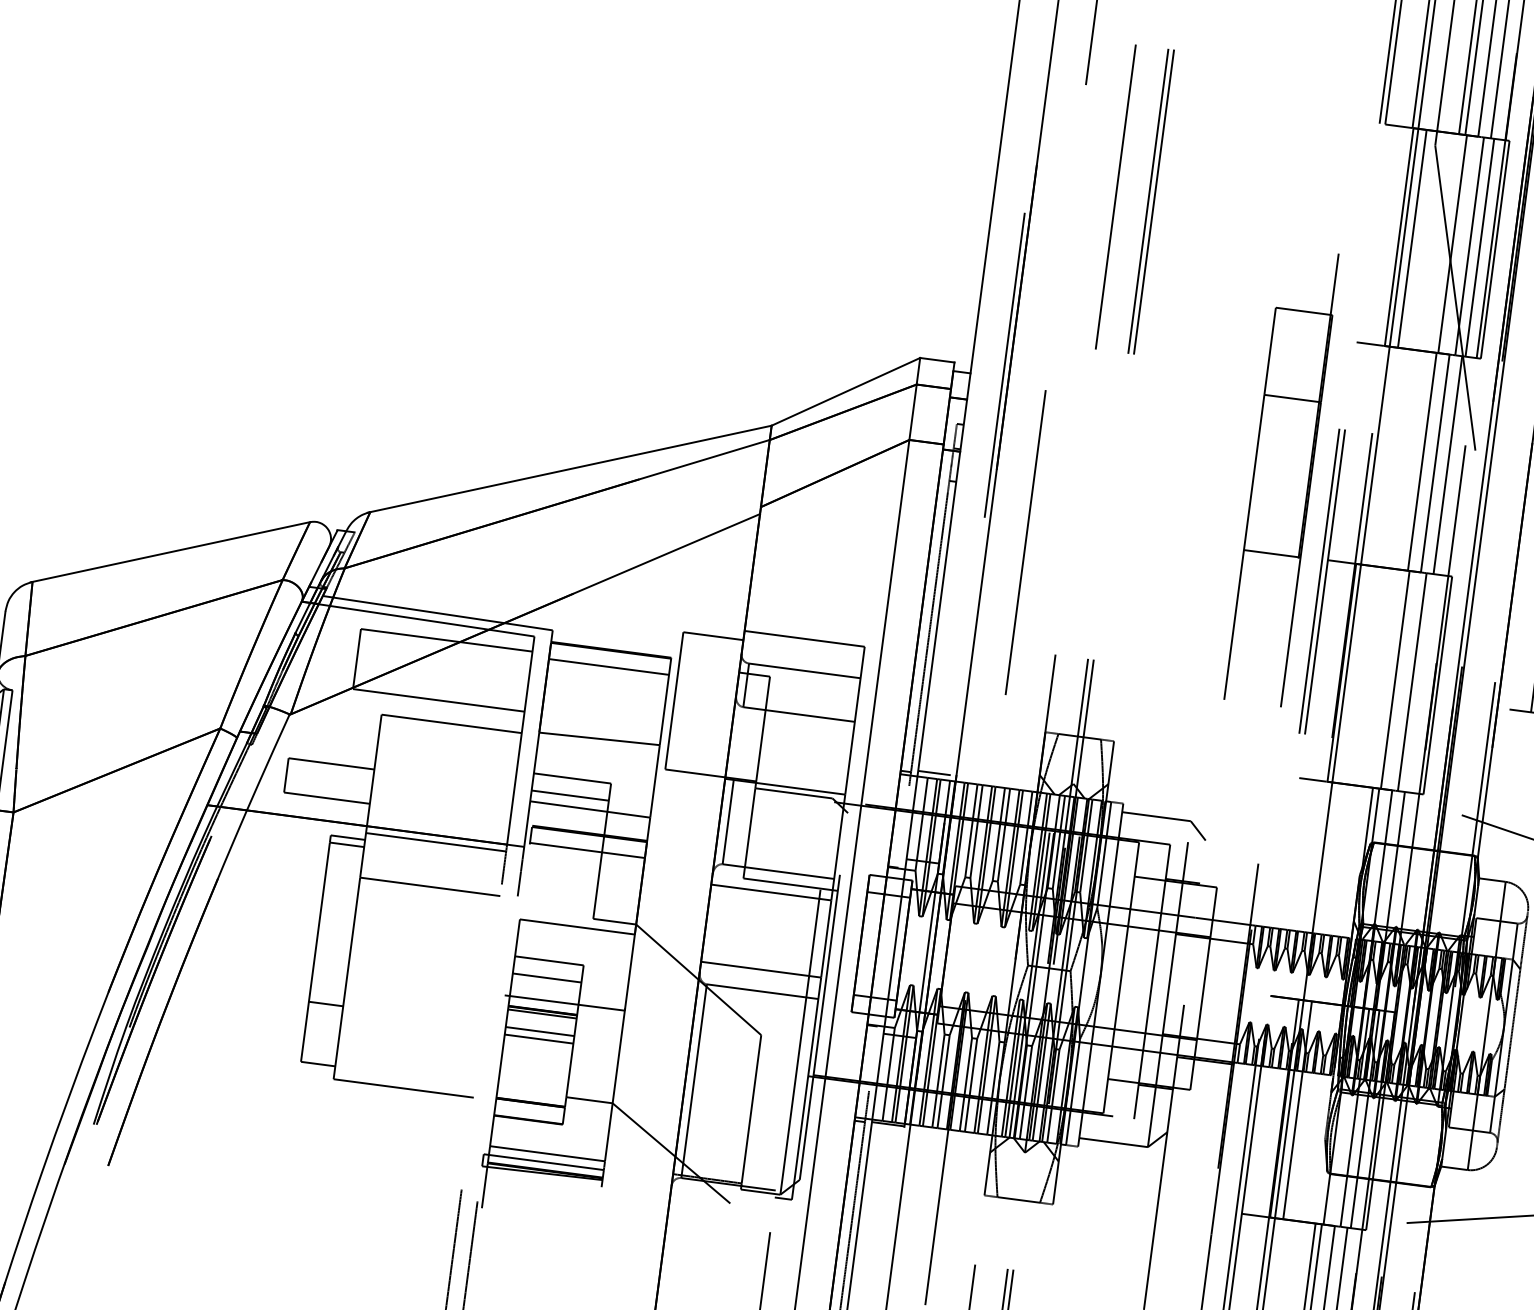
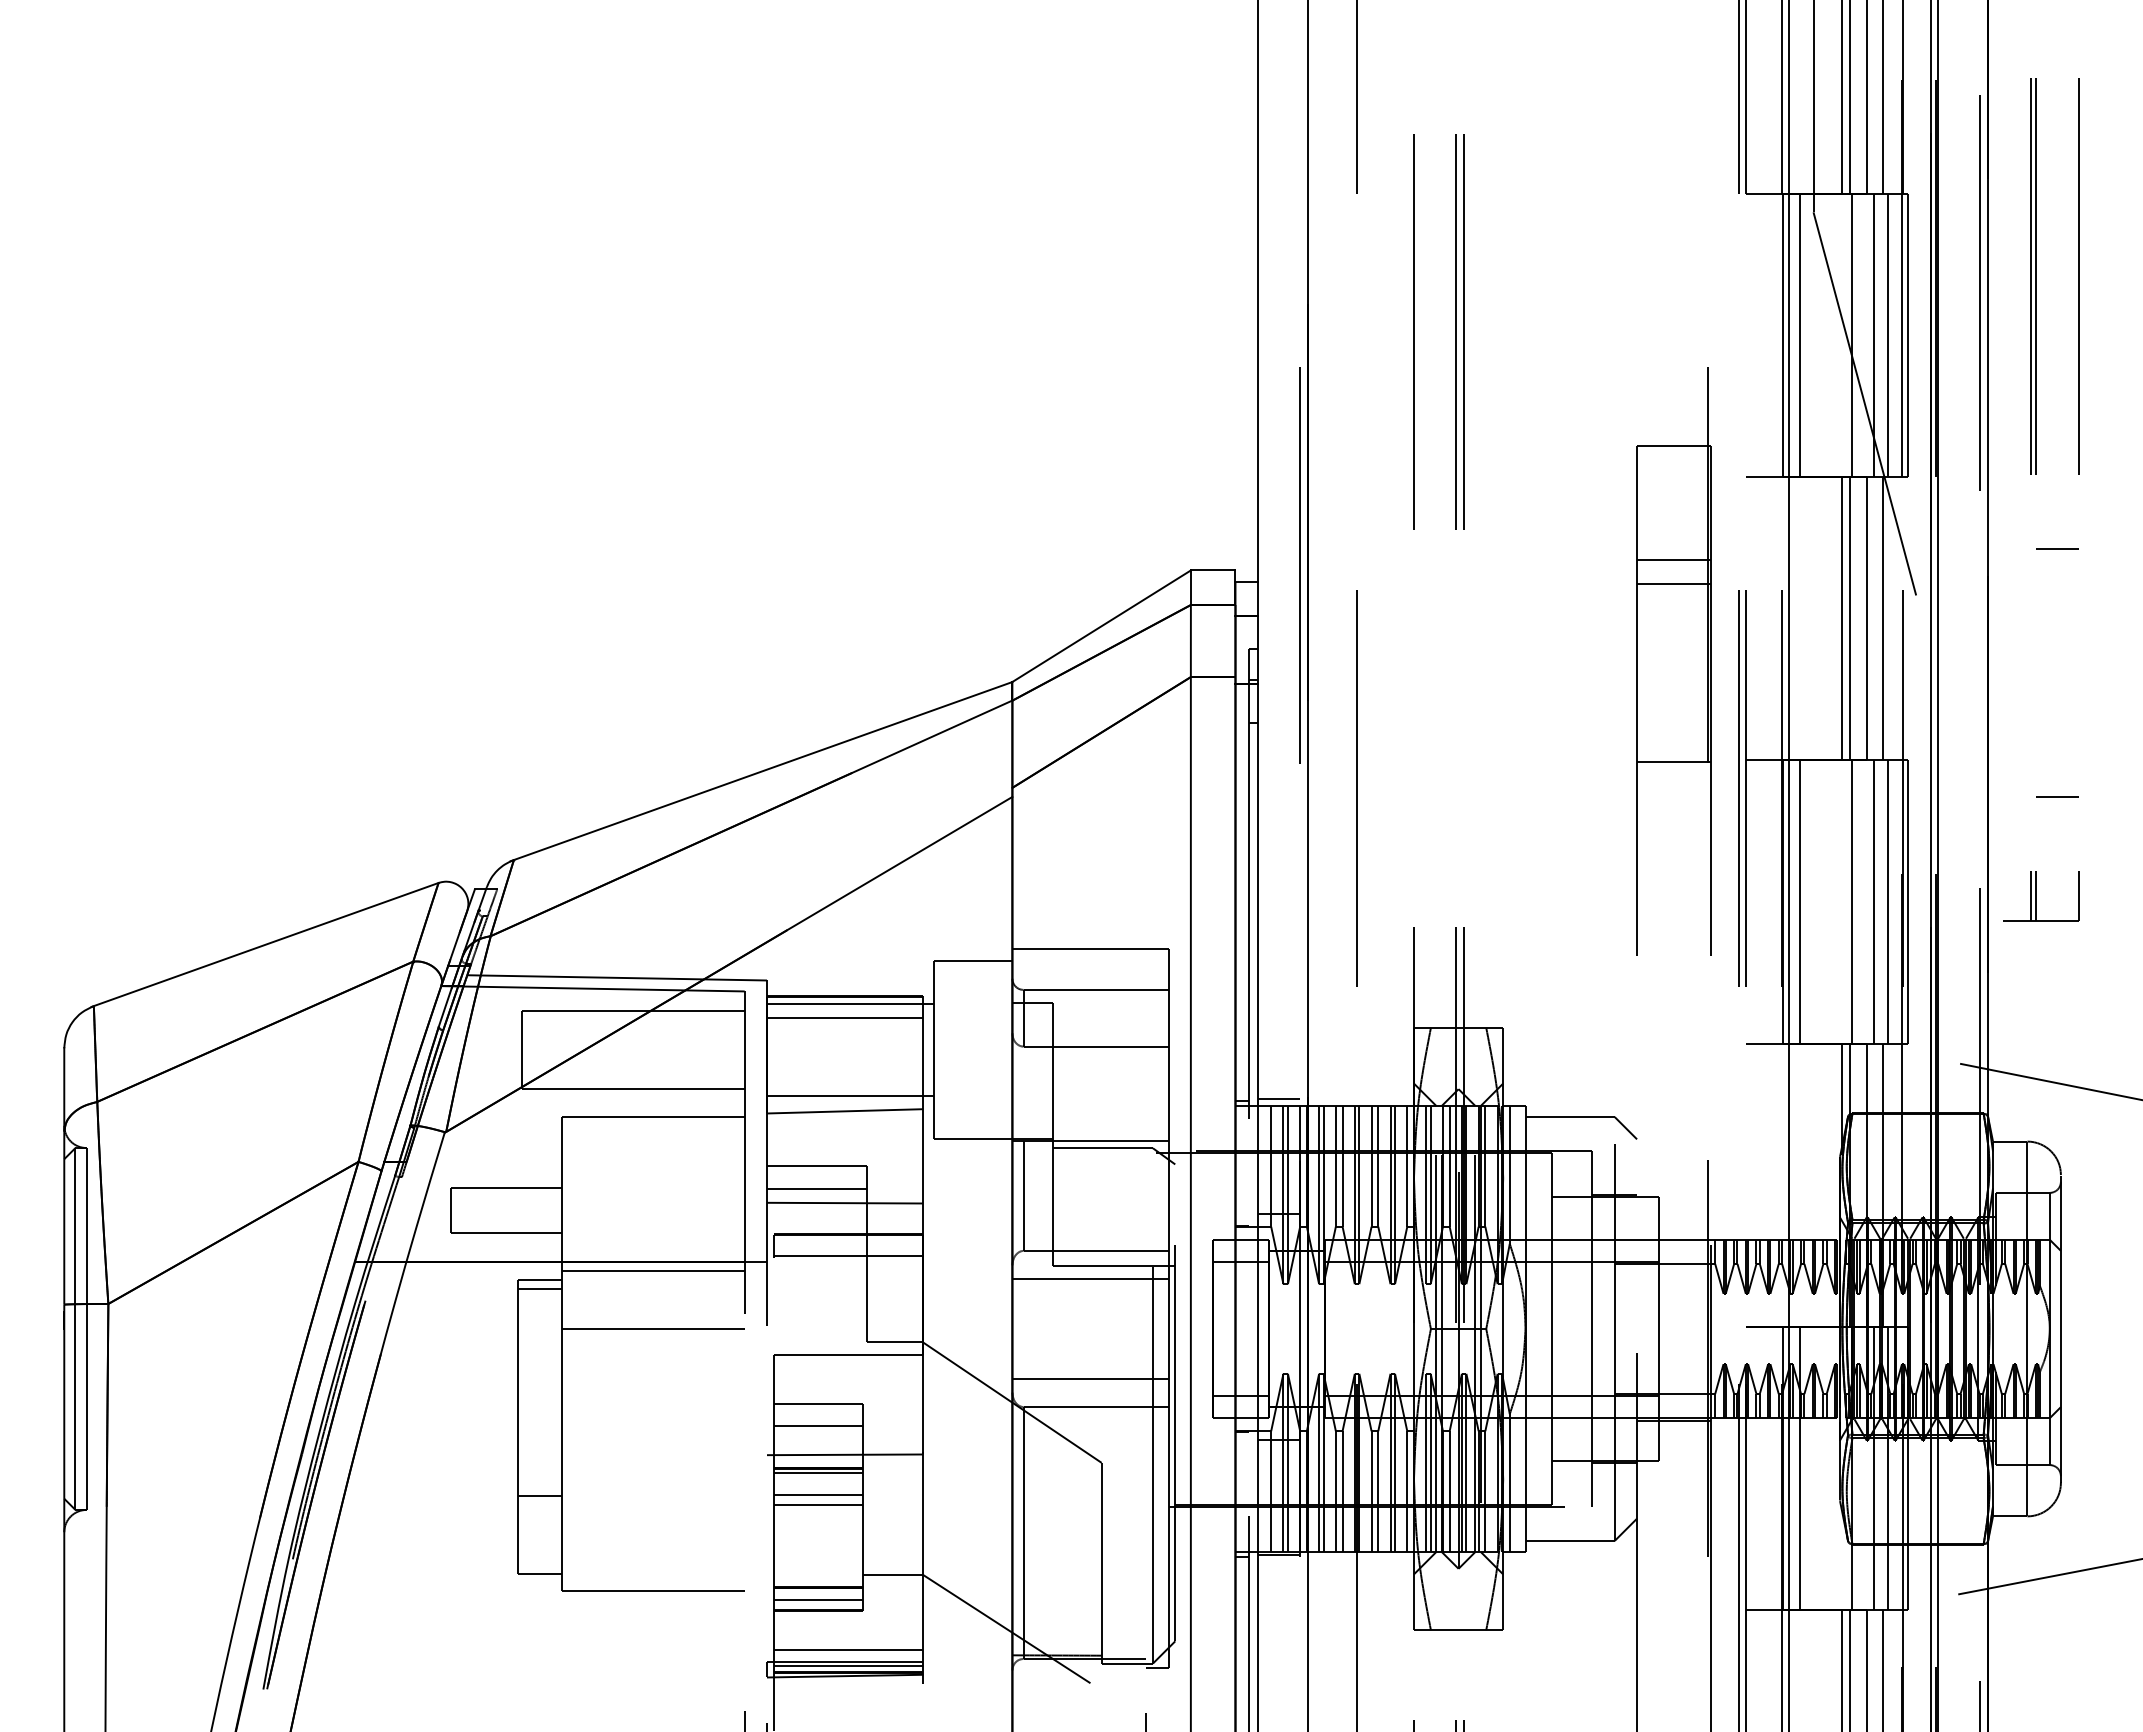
line: (1289, 417) -> (1673, 584), added
line: (1415, 460) -> (1841, 618), added
line: (614, 657) -> (850, 1004), added
line: (1354, 674) -> (1799, 901), added
line: (1422, 683) -> (1887, 901), added
line: (605, 727) -> (850, 1095), added
line: (528, 1112) -> (817, 1600), added
line: (545, 1166) -> (848, 1666), added

